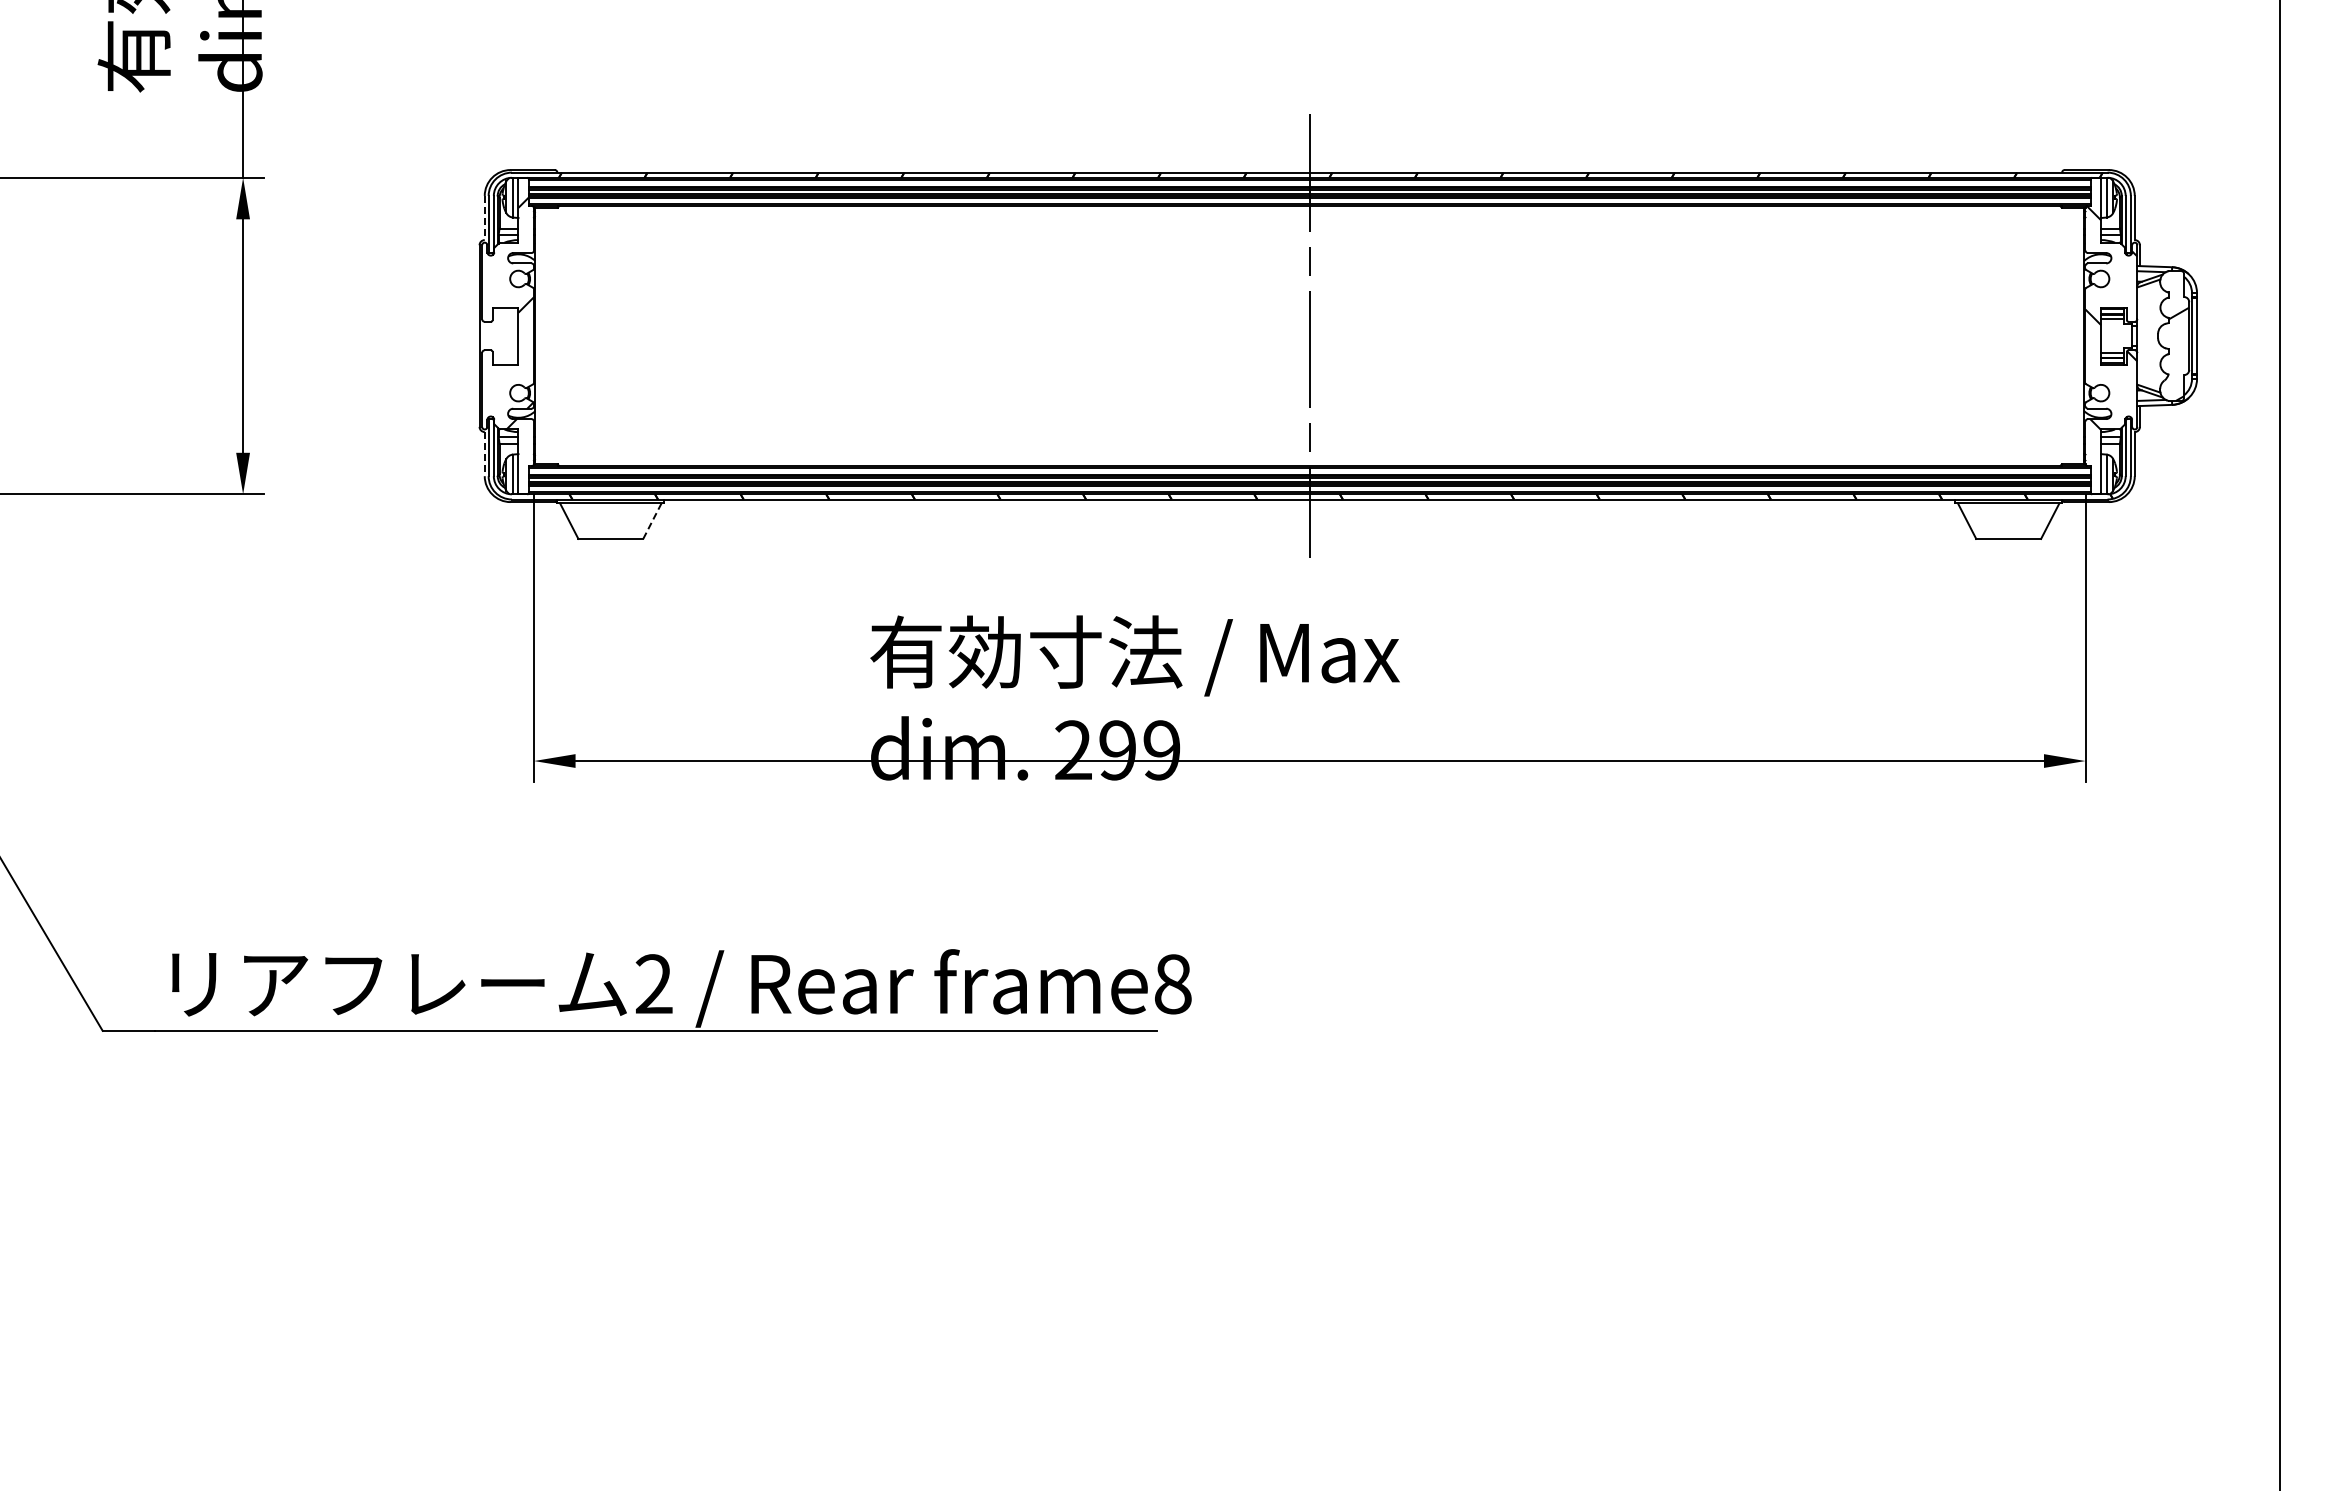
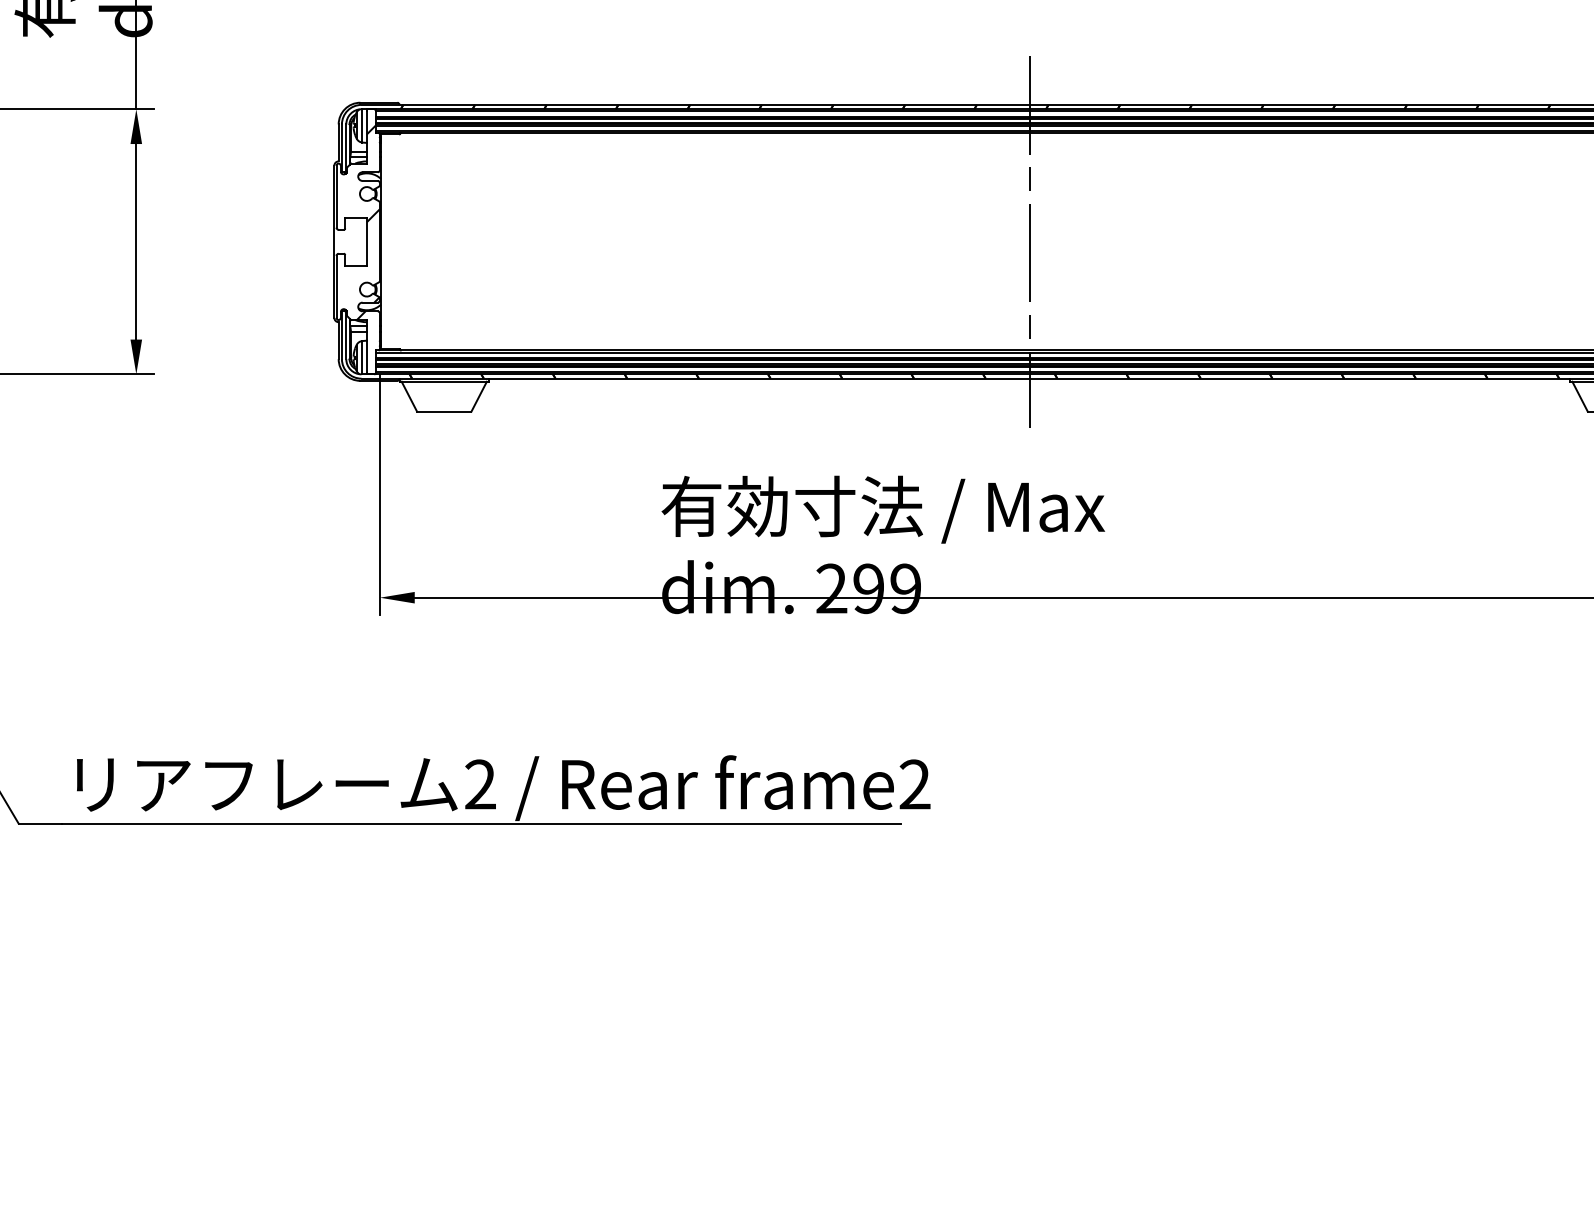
line: (484, 218) -> (338, 143), dashed -> solid
line: (484, 454) -> (338, 340), dashed -> solid
line: (652, 520) -> (479, 396), dashed -> solid
text: (1172, 984) -> (914, 784), frame8 -> frame2

